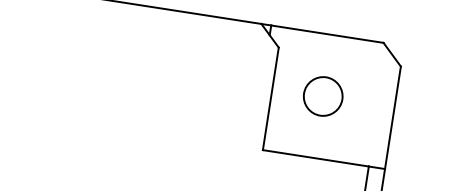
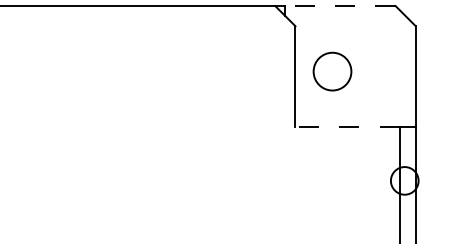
line: (326, 34) -> (339, 6), solid -> dashed
circle: (323, 96) -> (332, 71), moved
line: (315, 158) -> (347, 127), solid -> dashed

